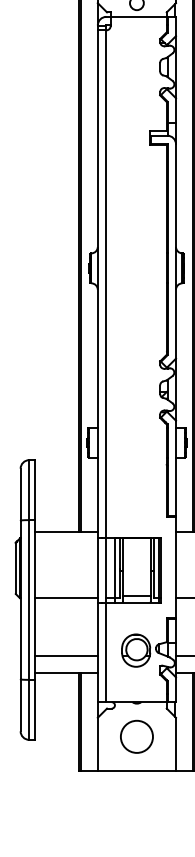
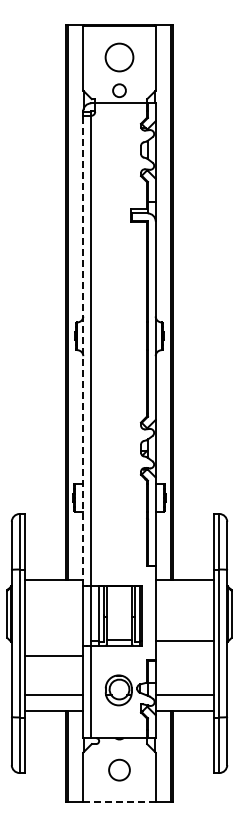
line: (98, 283) -> (83, 350), solid -> dashed
line: (66, 597) -> (54, 656), moved
circle: (136, 736) -> (119, 769), size x0.7
line: (136, 771) -> (119, 802), solid -> dashed

